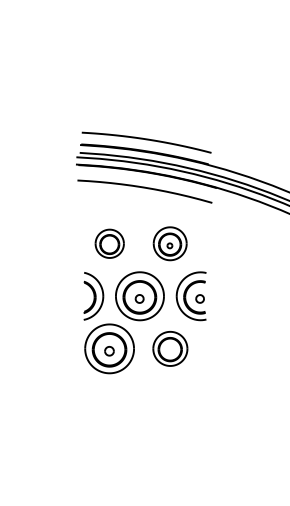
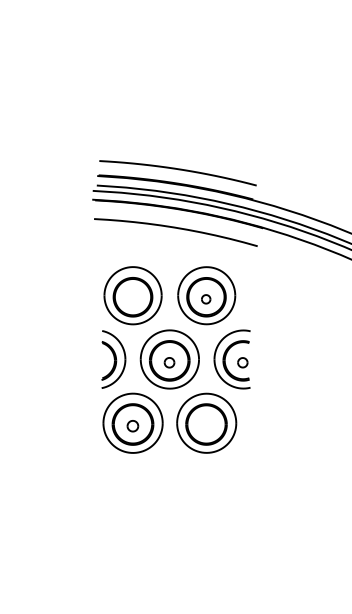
part: (109, 243) -> (132, 295), size x1.67
part: (169, 243) -> (205, 295), size x1.43
part: (170, 348) -> (206, 422), size x1.43

